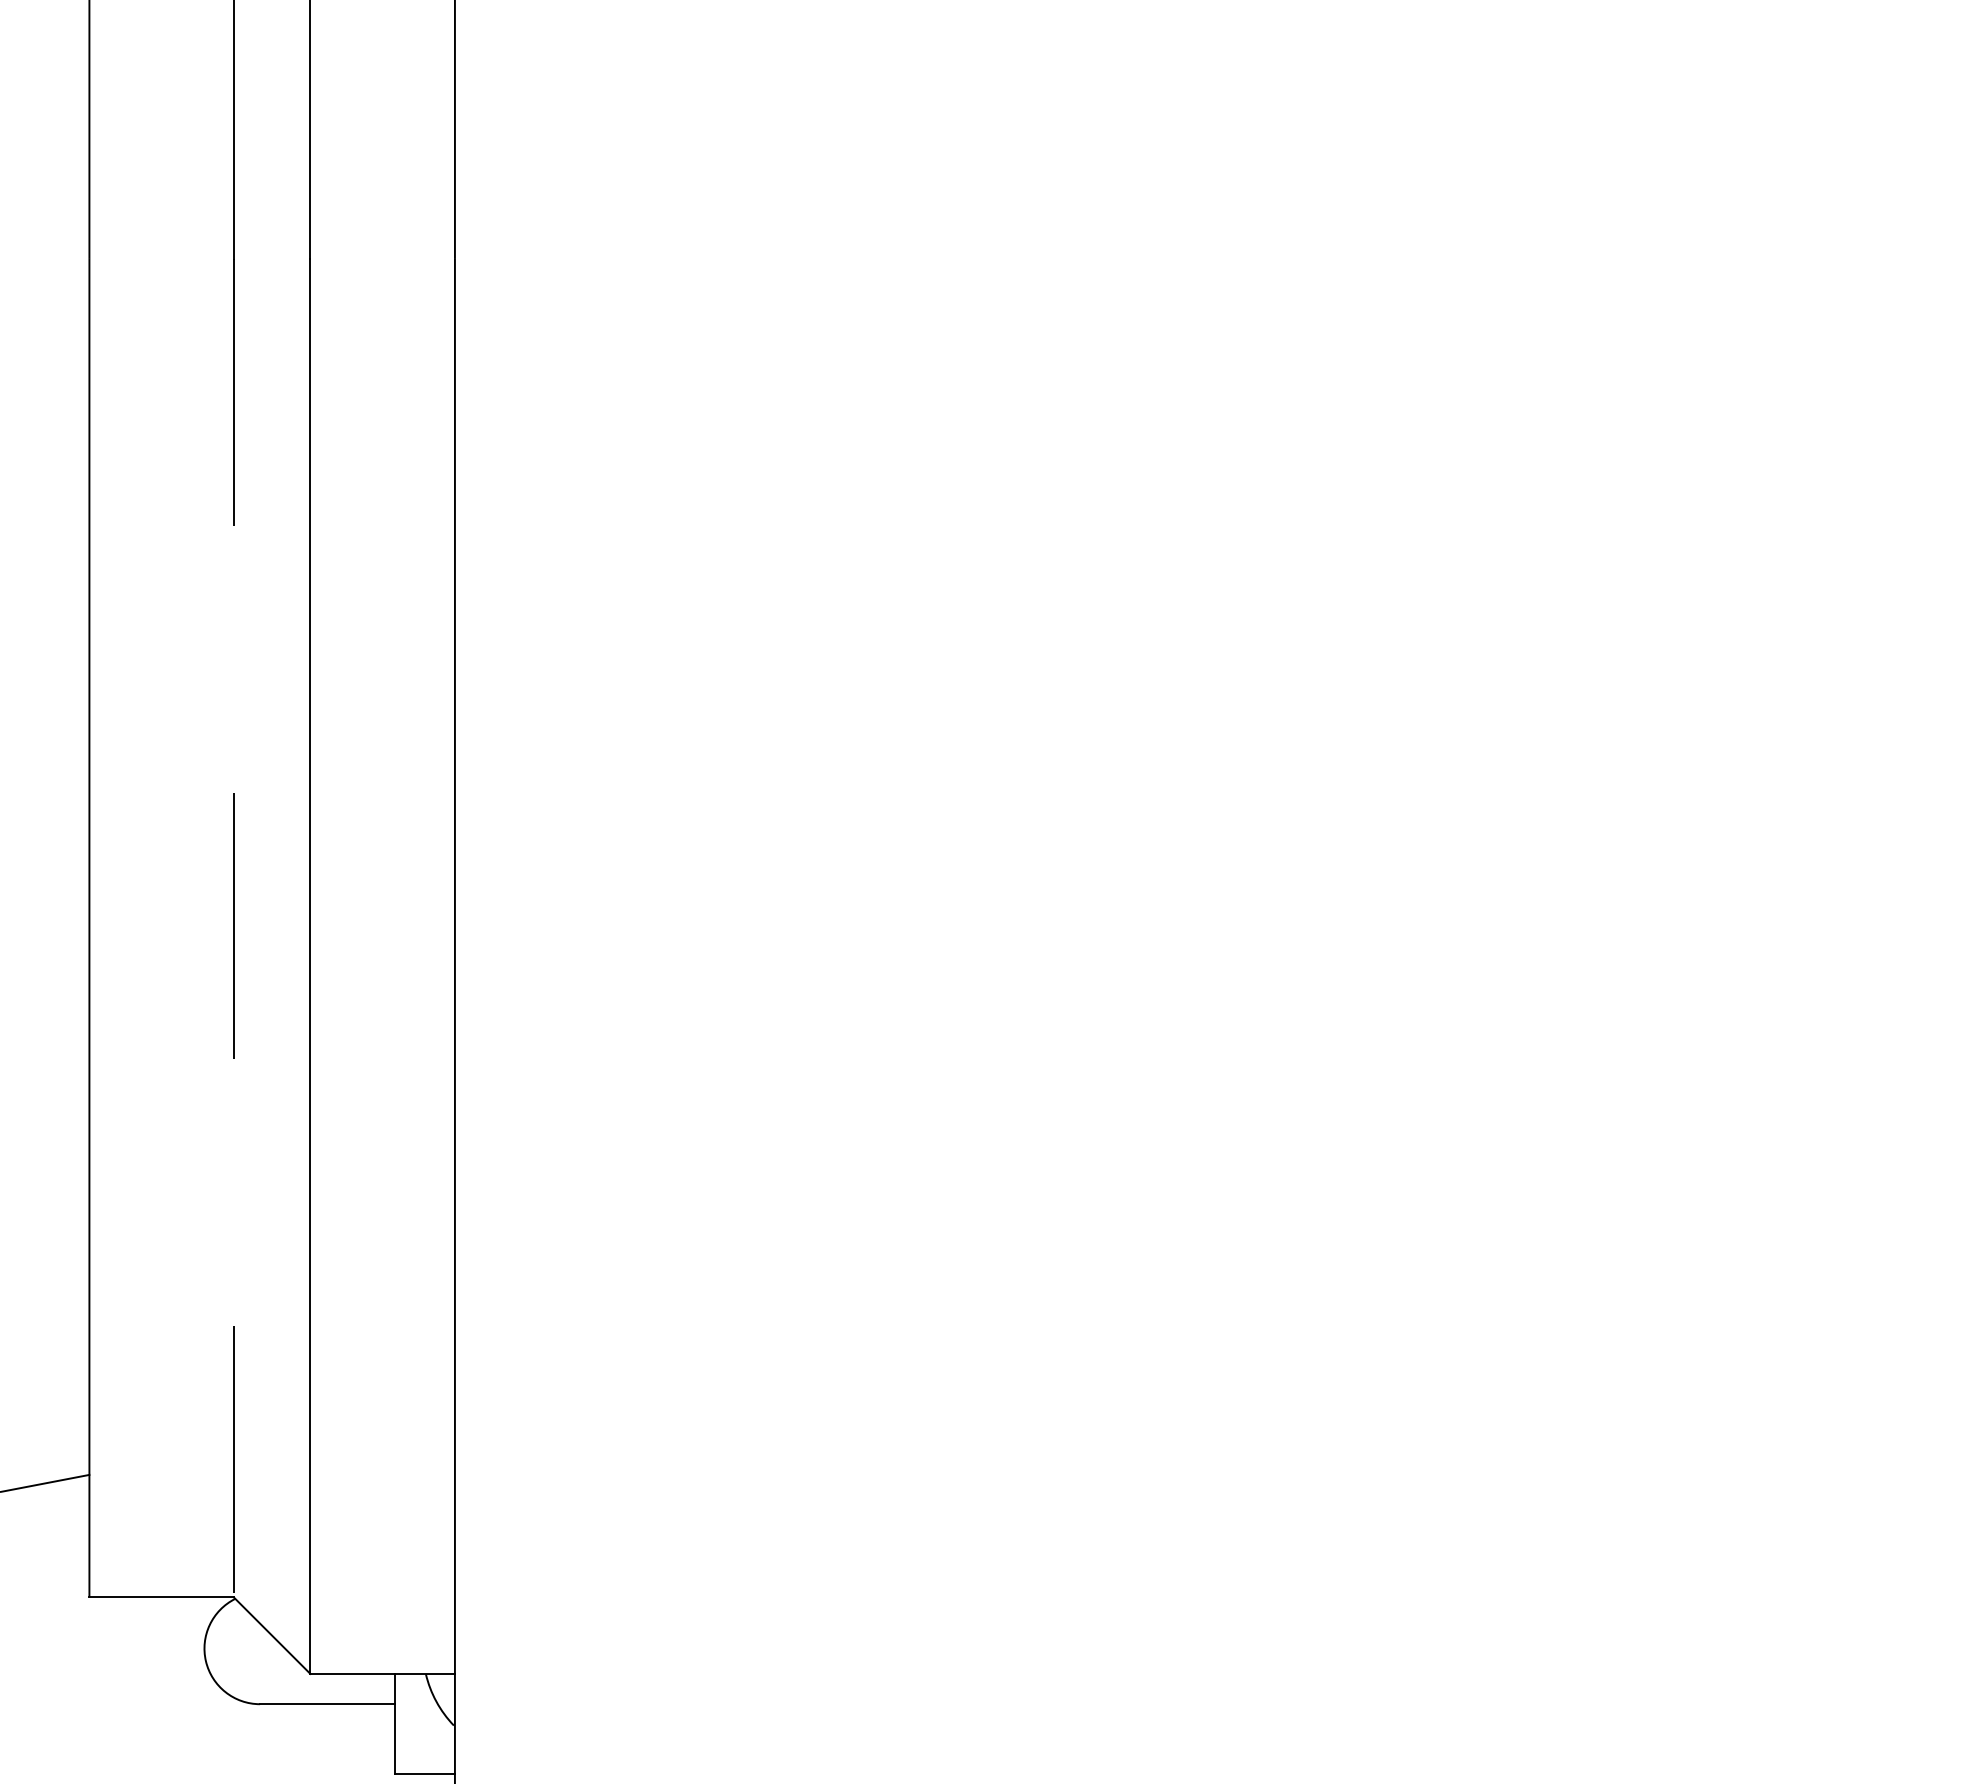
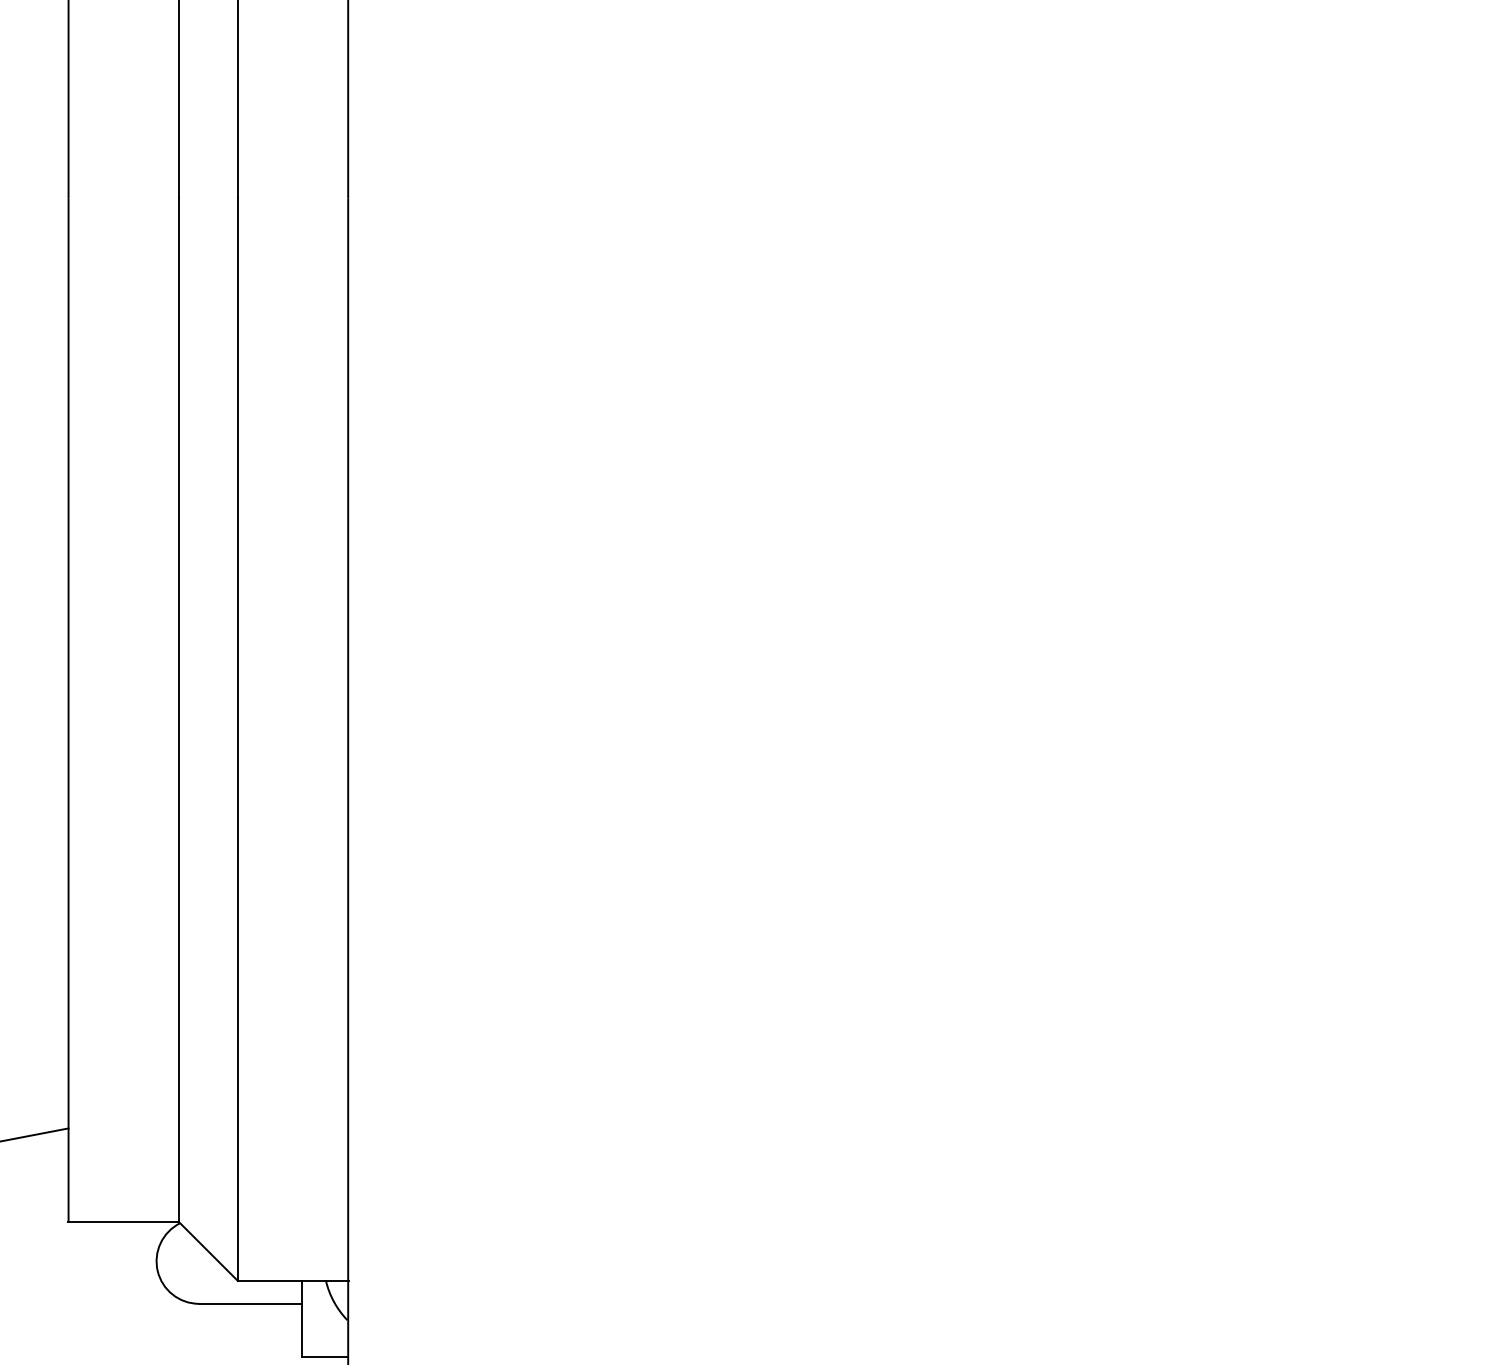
line: (233, 928) -> (178, 710), dashed -> solid

